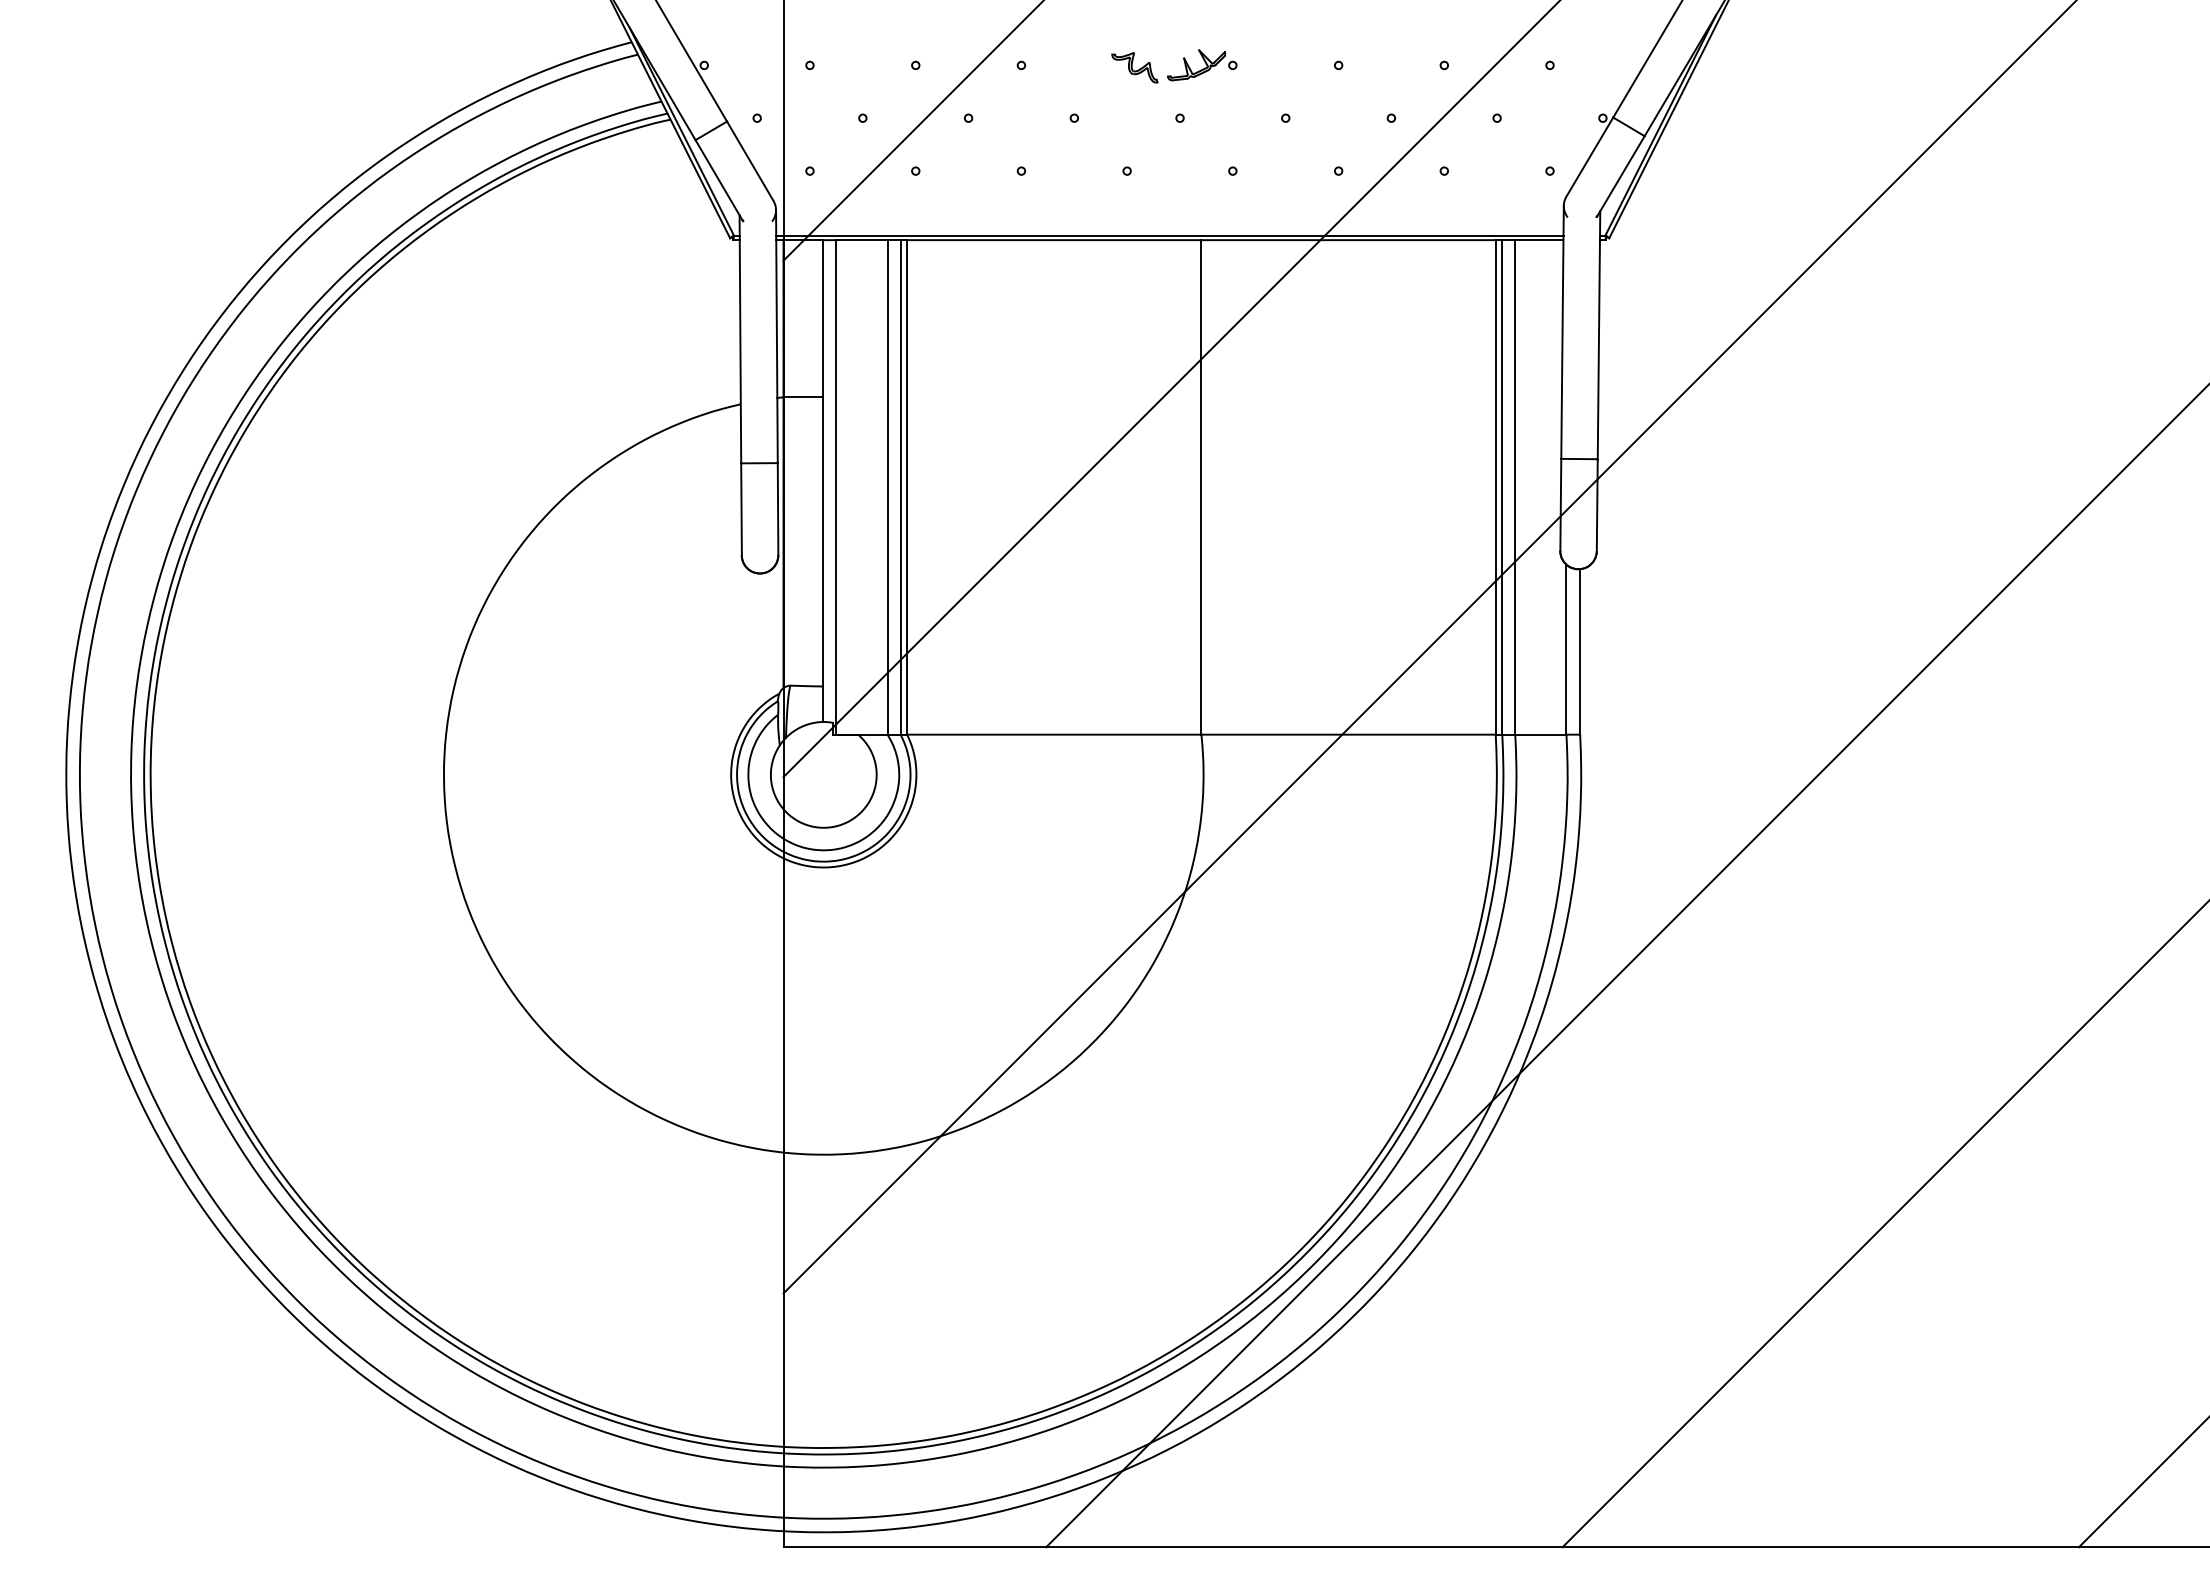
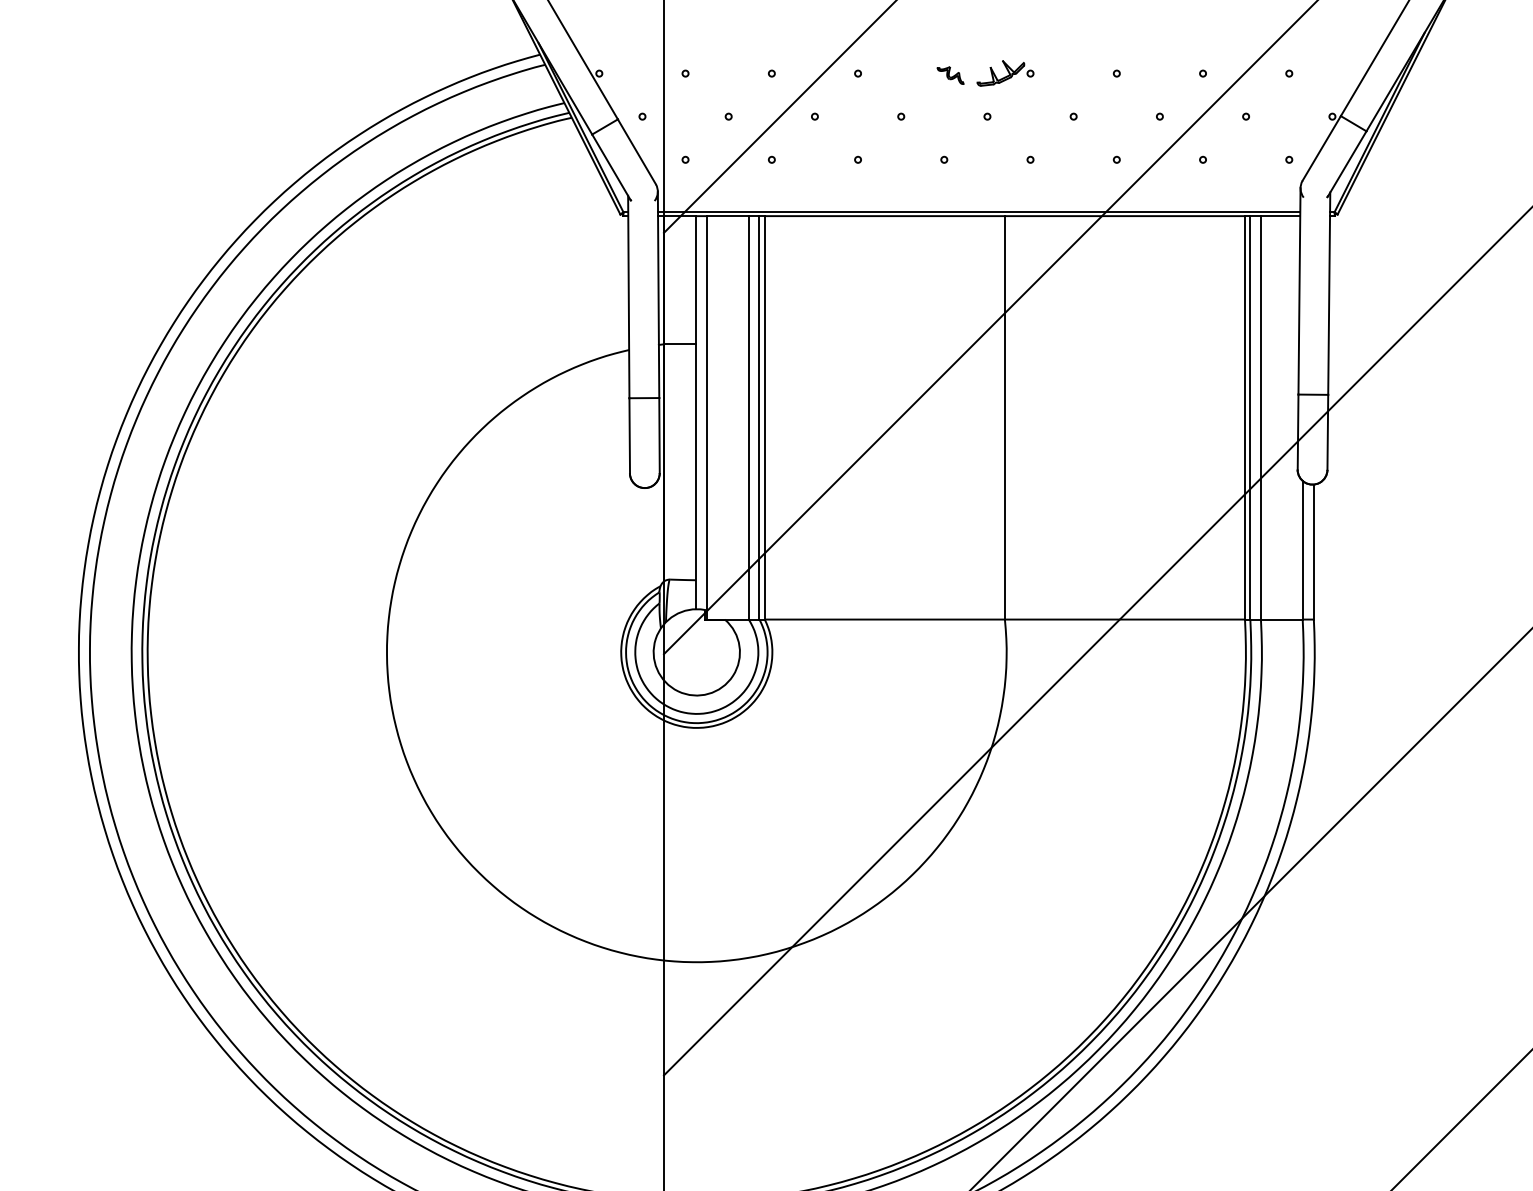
part: (1134, 67) -> (950, 75), size x0.7

